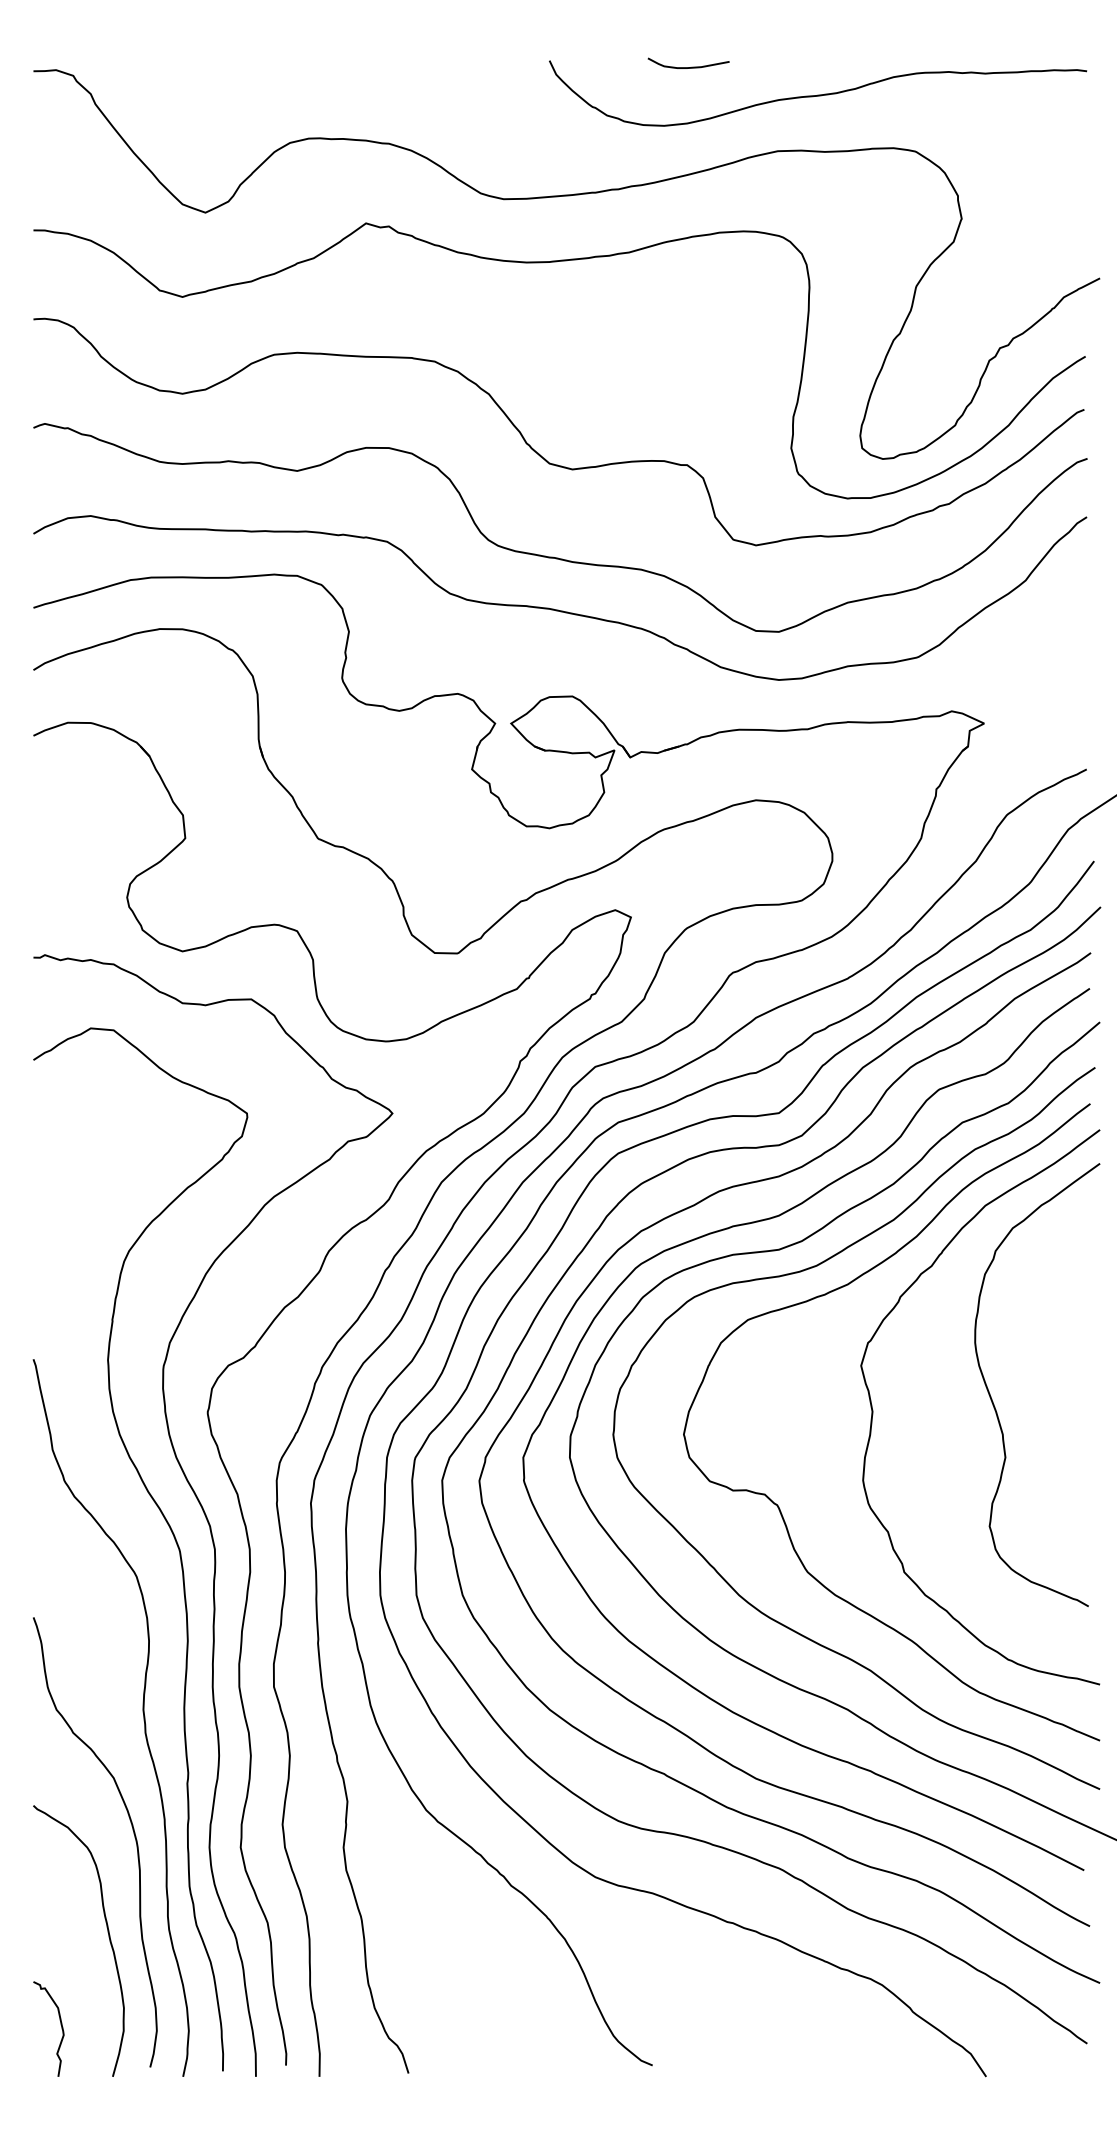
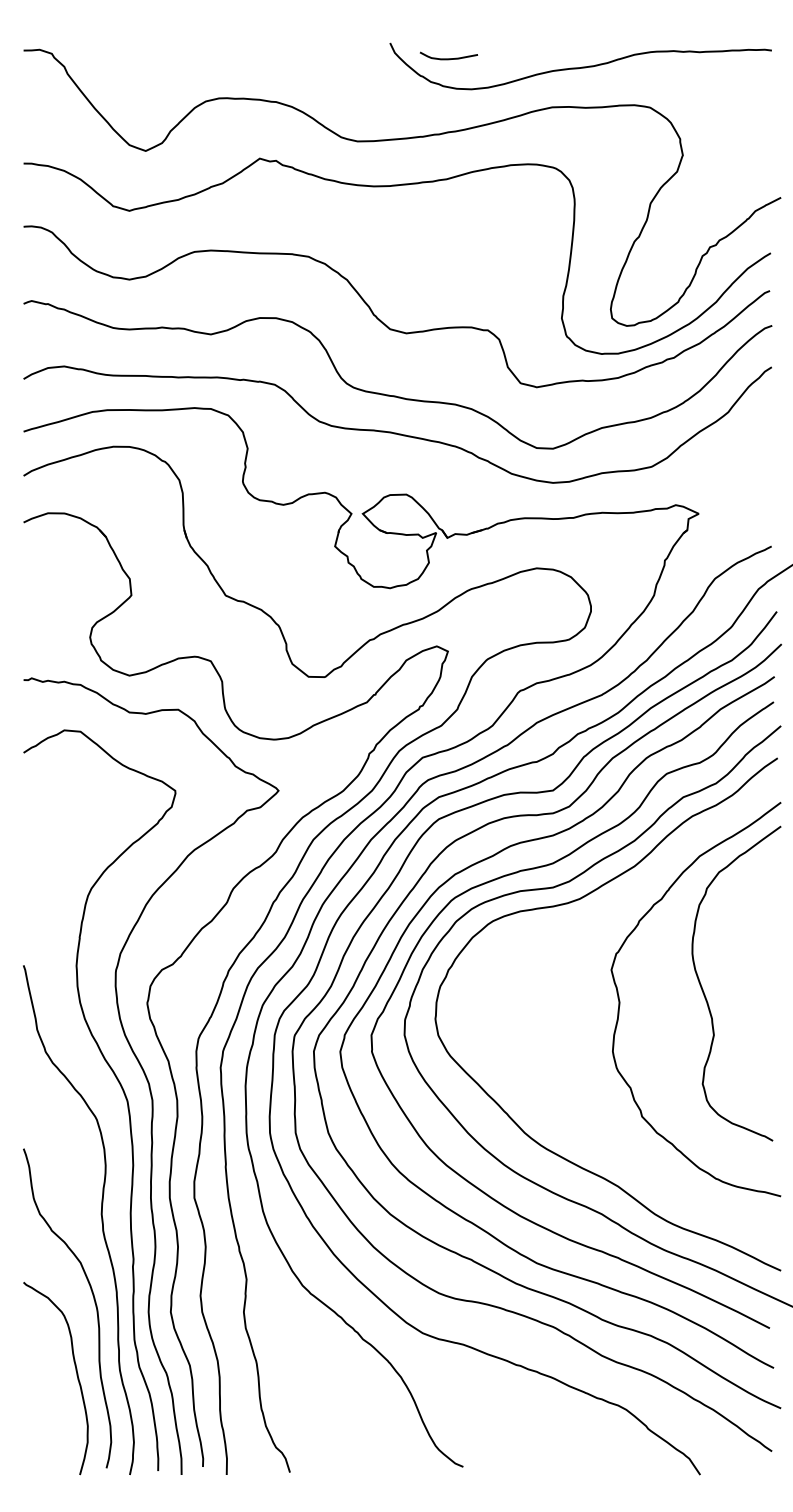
curve: (688, 66) -> (448, 58), moved
curve: (779, 1505) -> (553, 1069), removed
curve: (60, 2025) -> (42, 1438), removed

